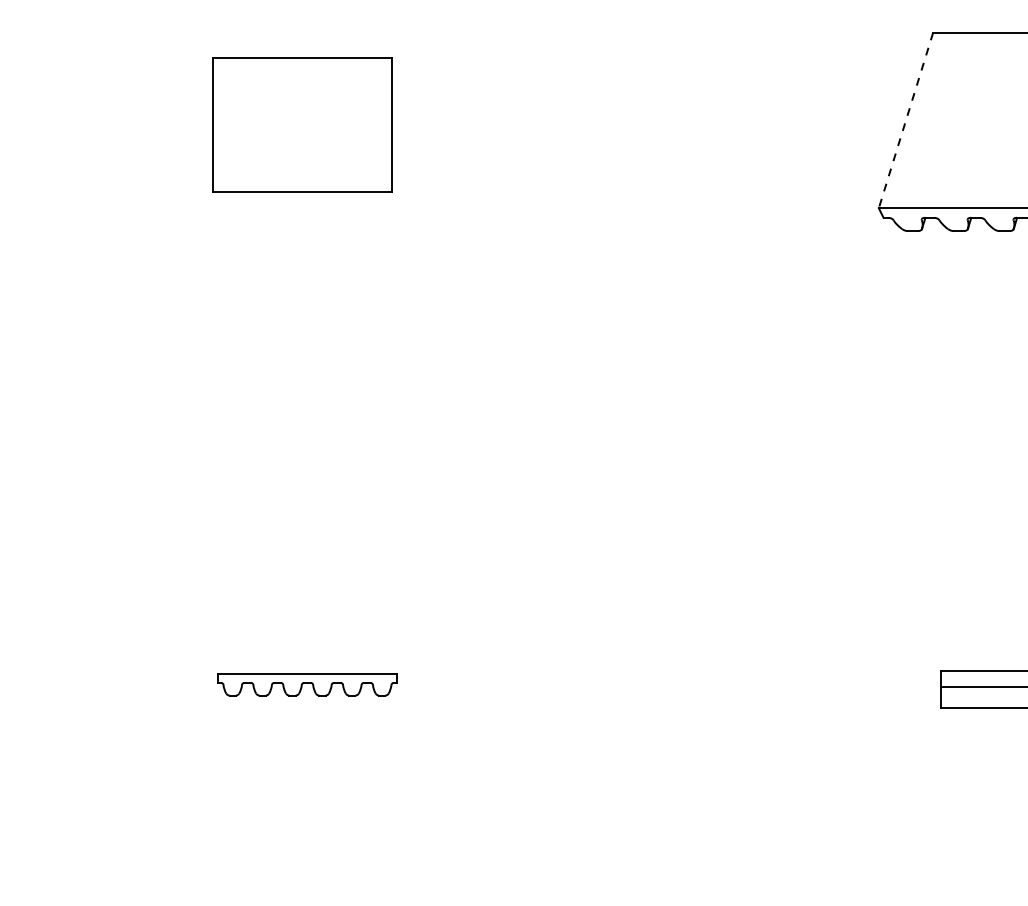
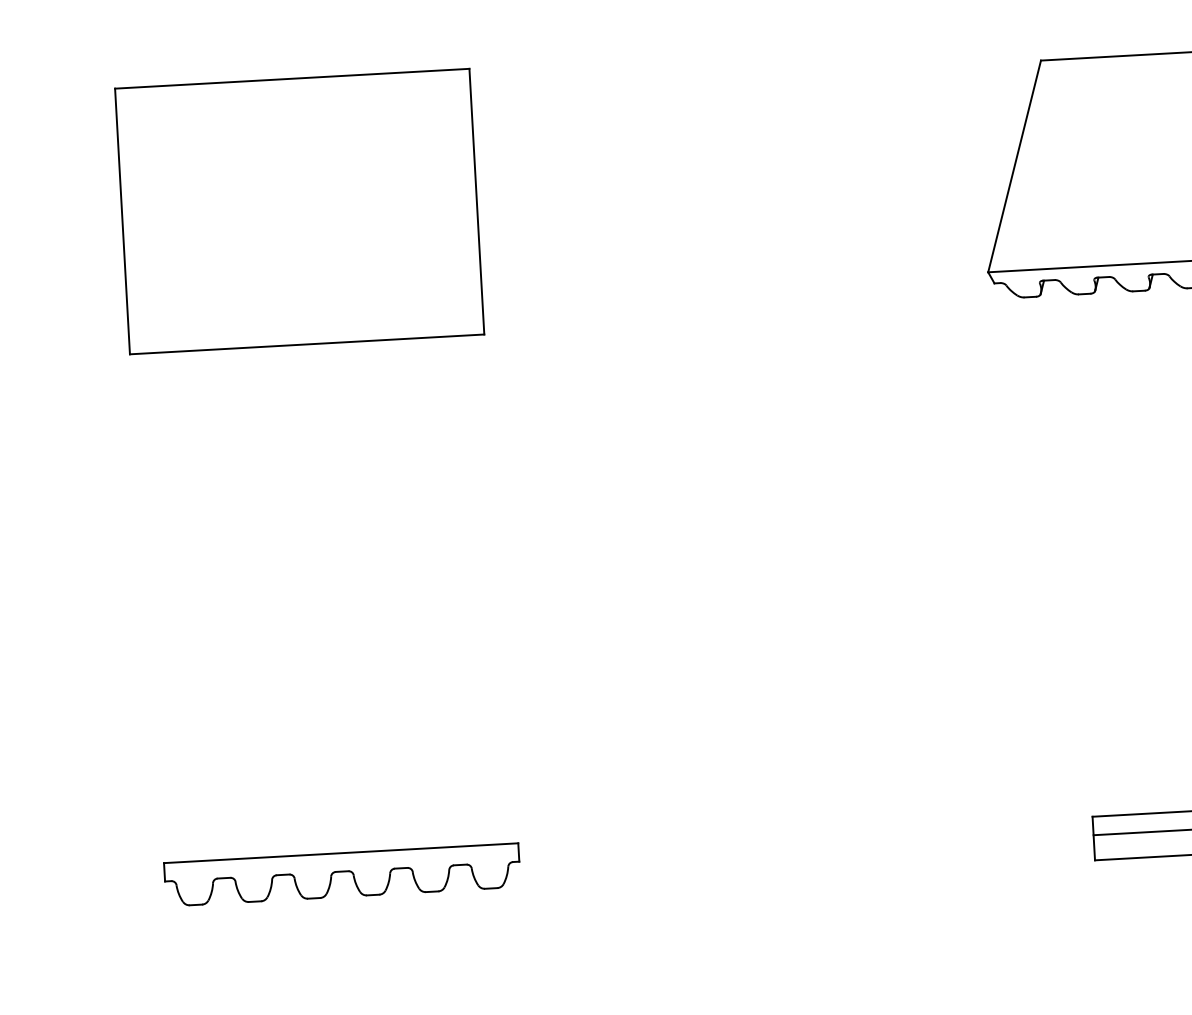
line: (906, 120) -> (1015, 166), dashed -> solid
part: (302, 124) -> (299, 211), size x1.67
part: (307, 684) -> (342, 874), size x1.67

